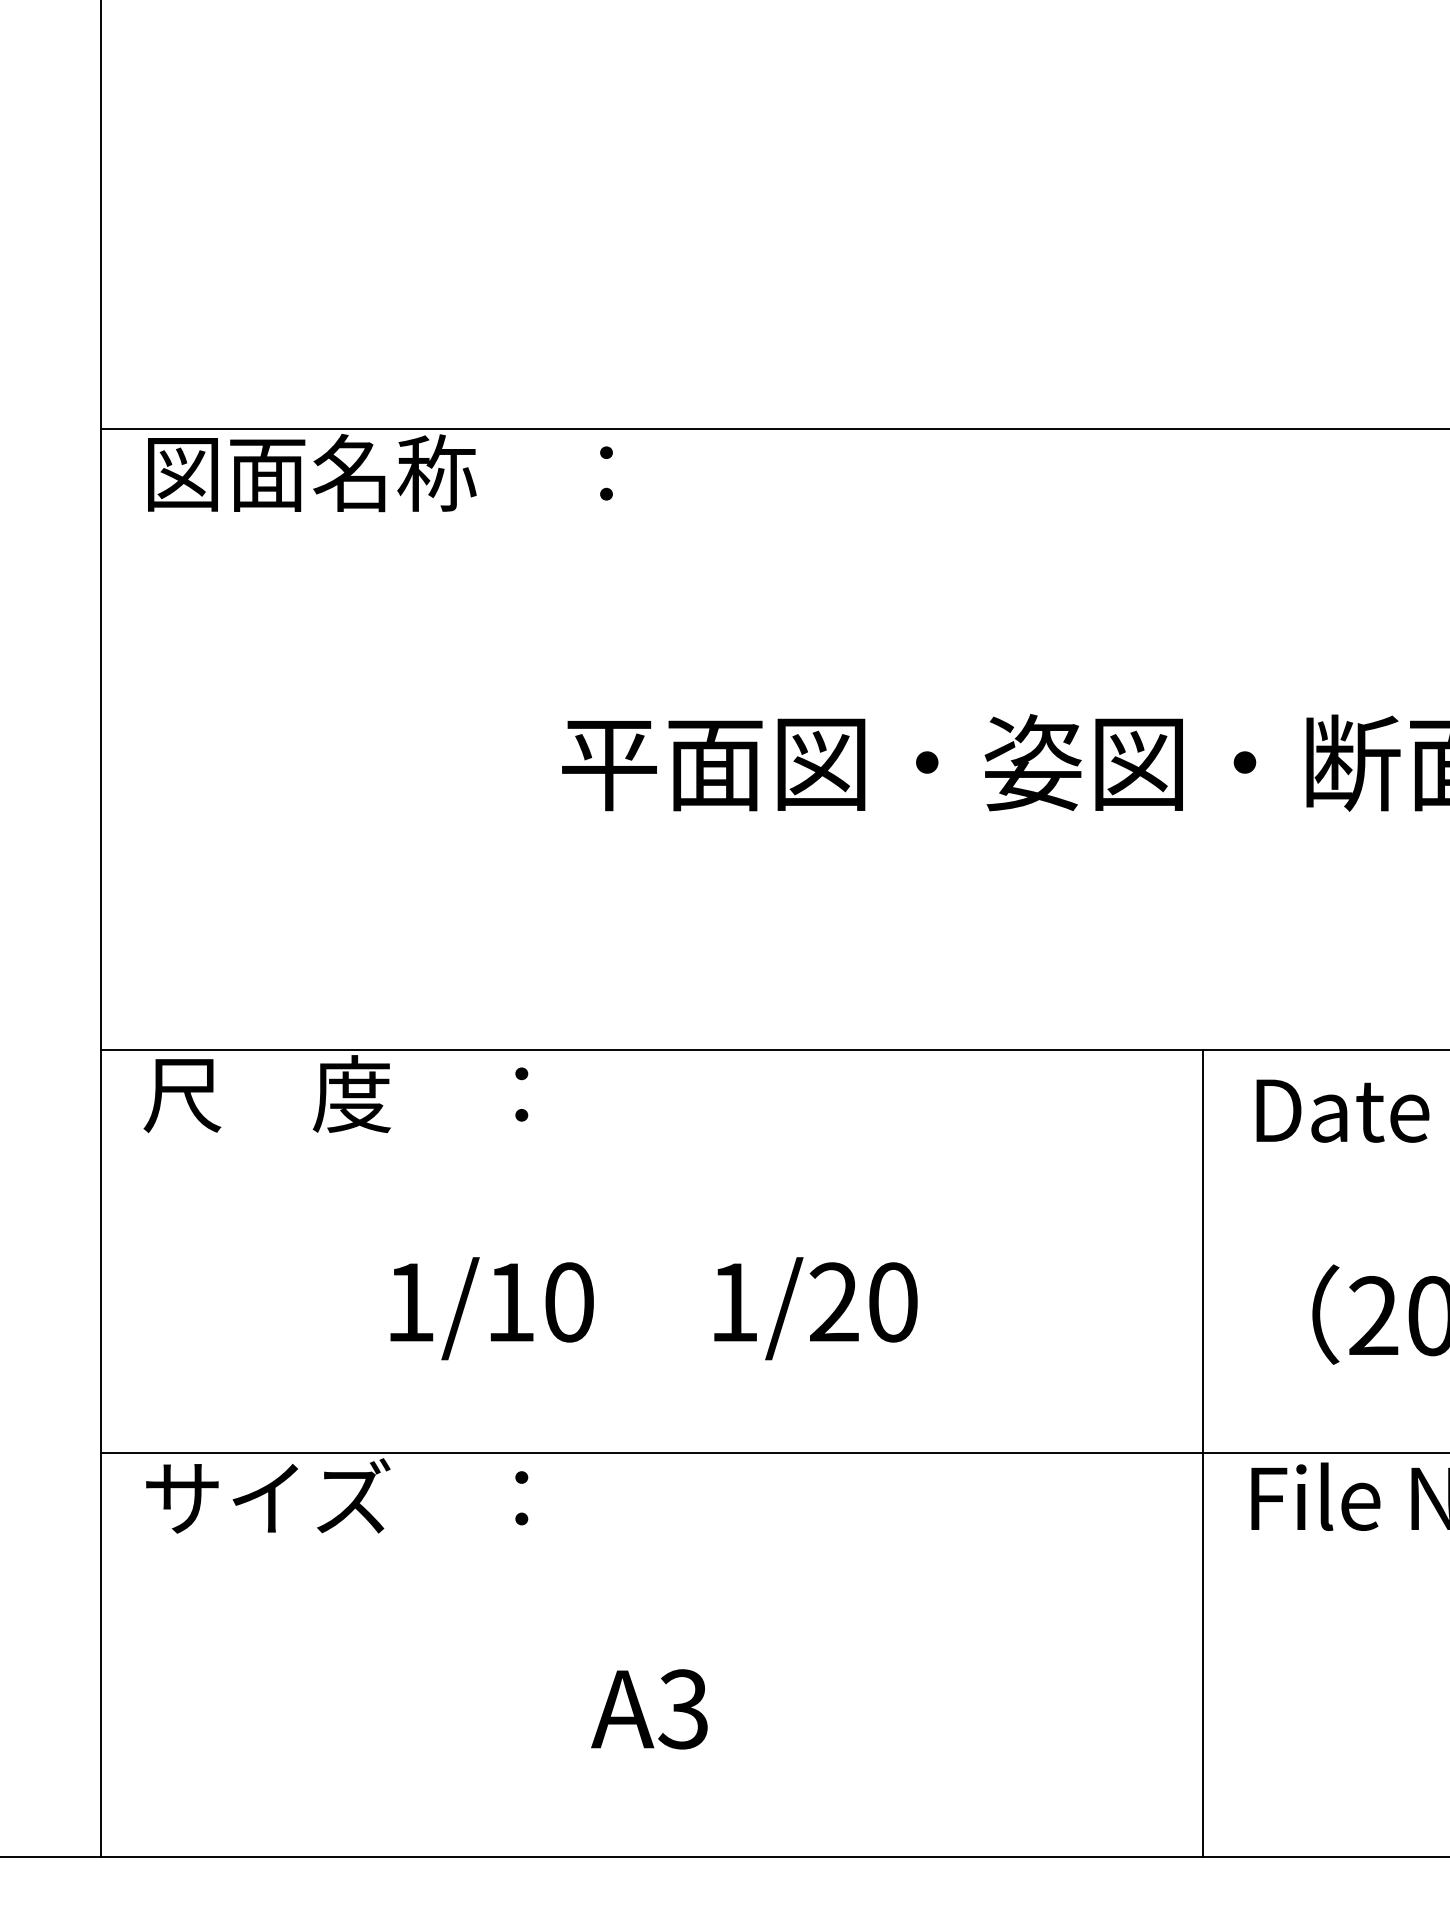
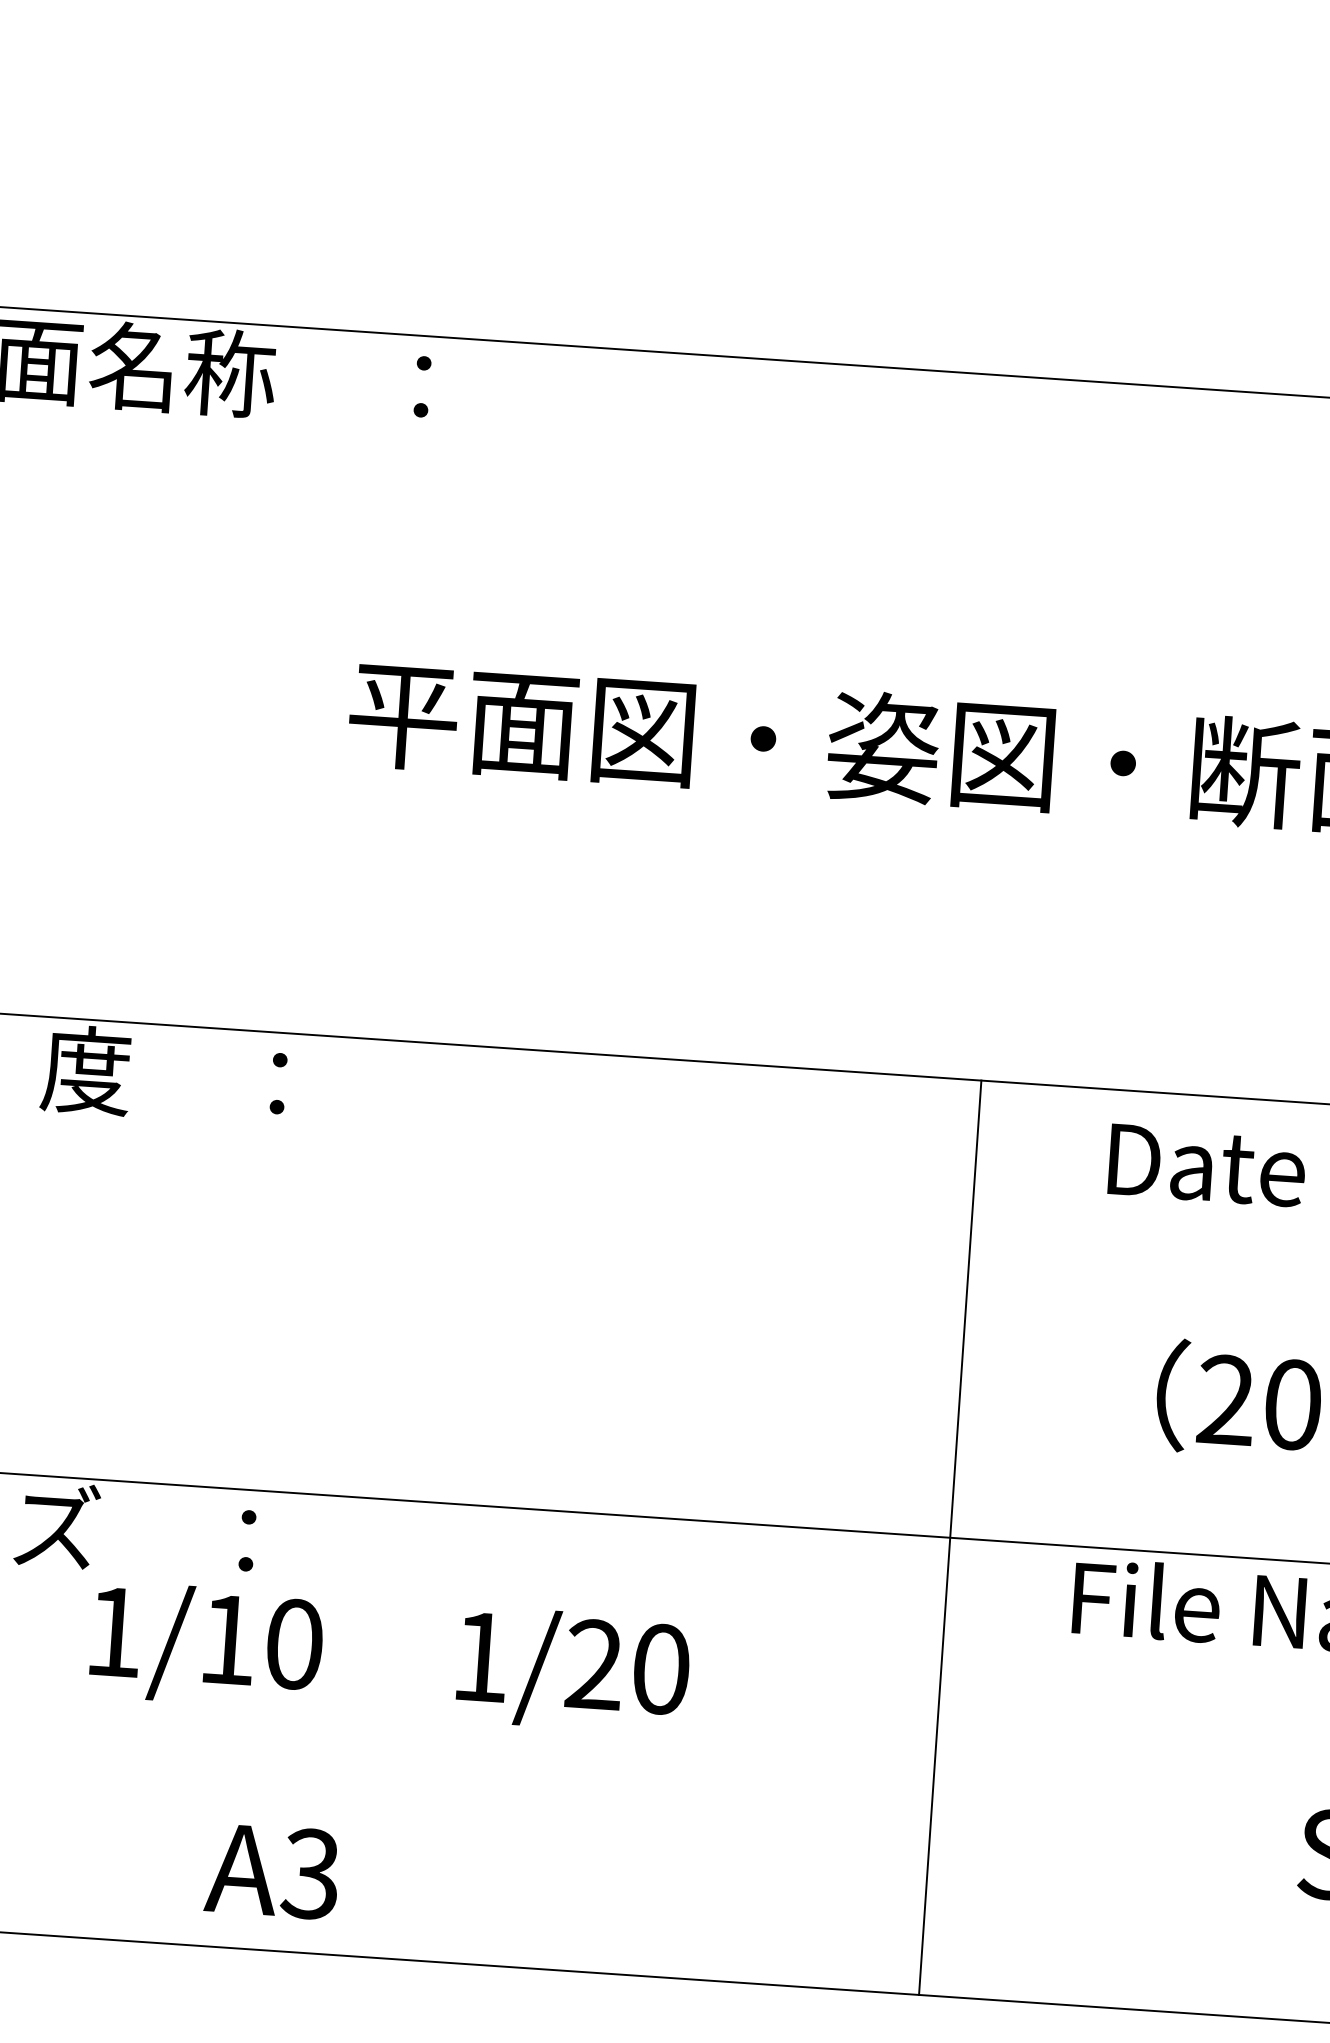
text: (653, 1308) -> (389, 1657), moved
line: (1203, 1453) -> (950, 1537), moved
text: (649, 1709) -> (272, 1871), moved

